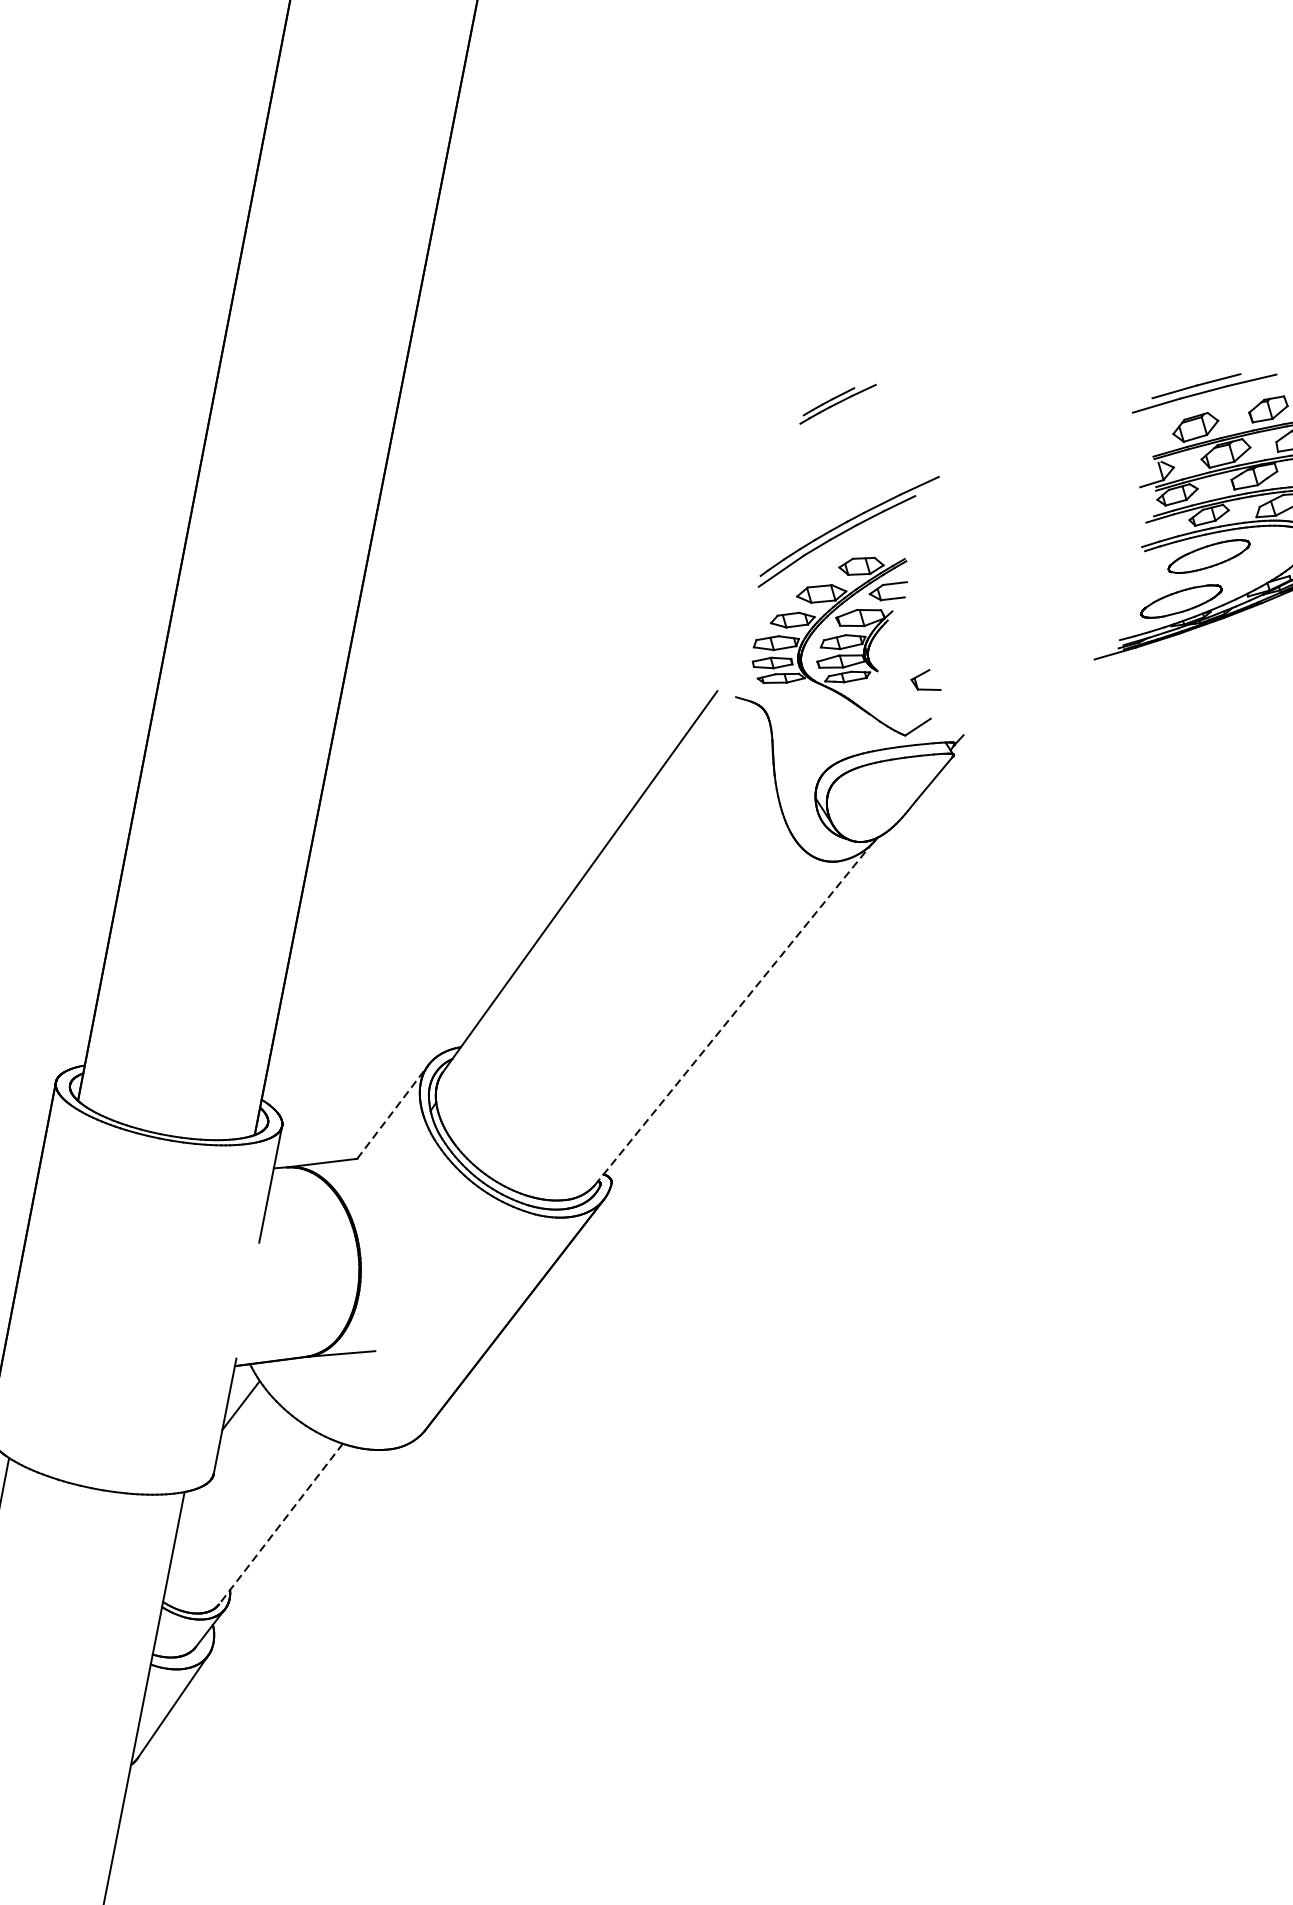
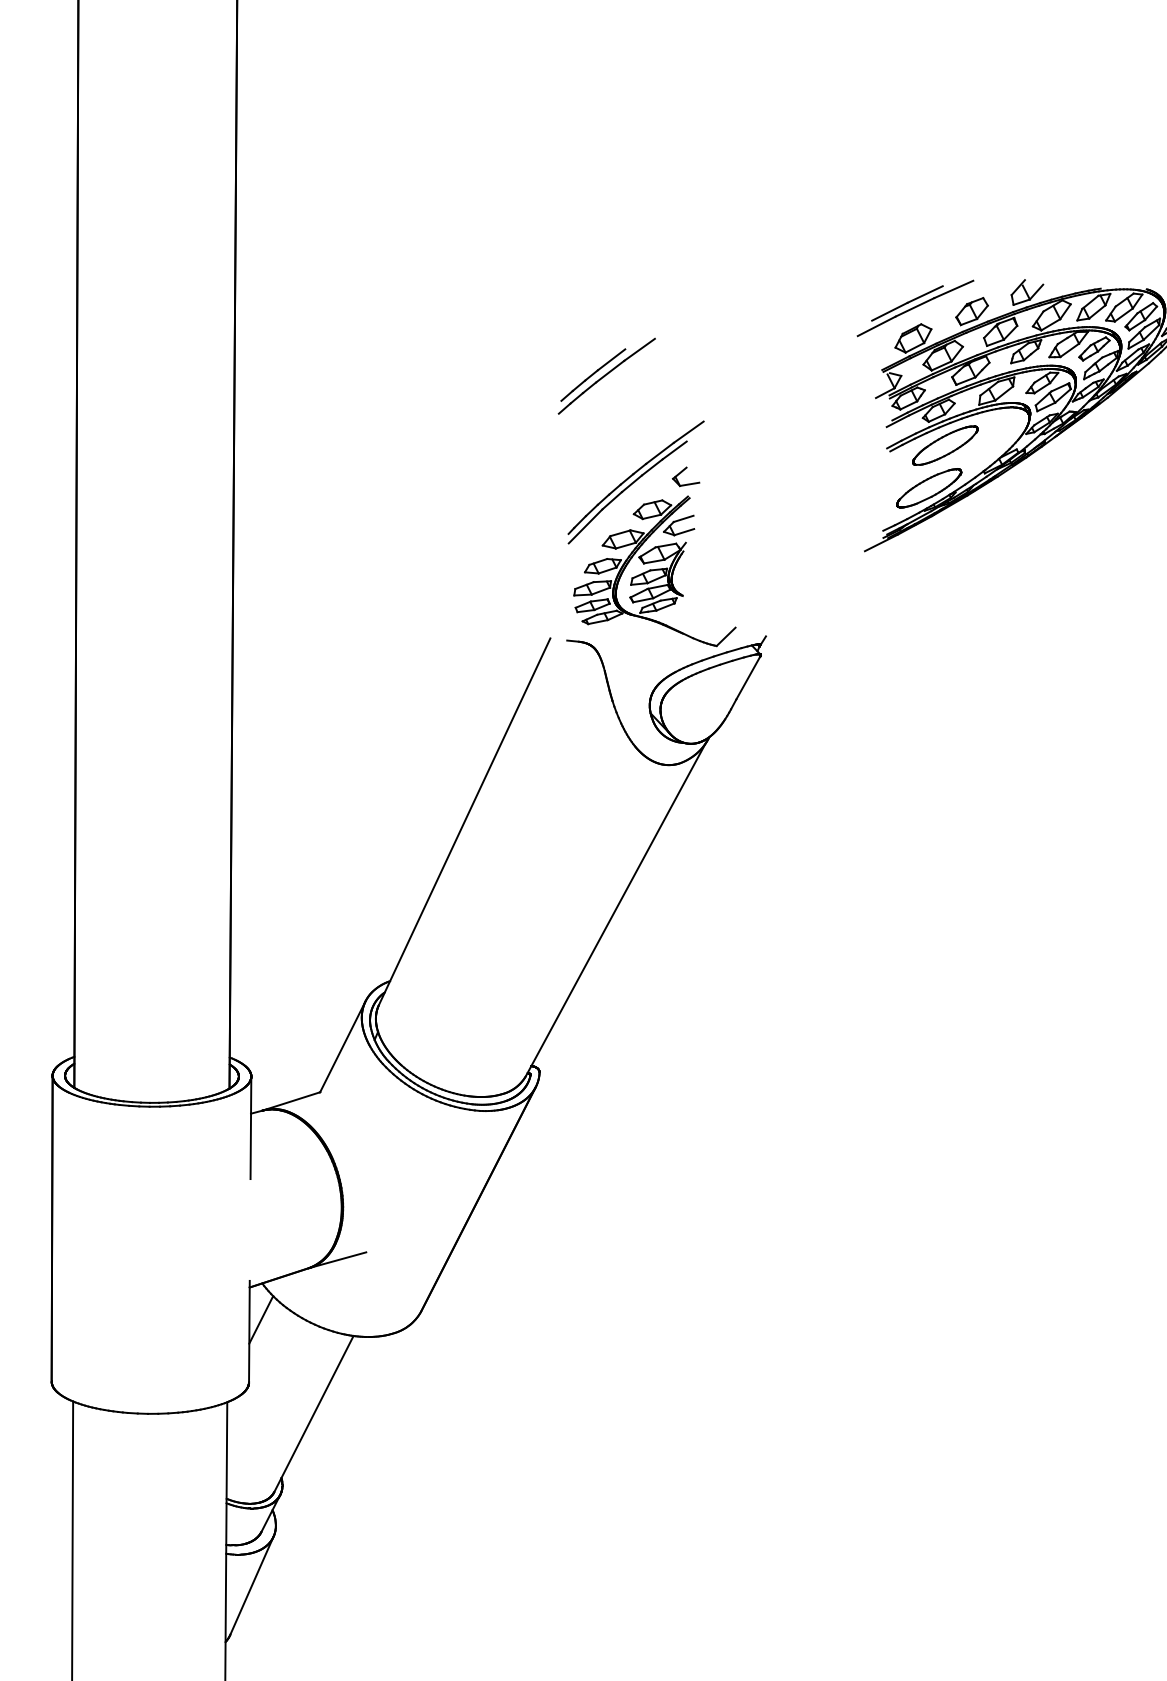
part: (837, 403) -> (606, 375), size x1.67
part: (927, 680) -> (686, 476), moved
line: (734, 1013) -> (616, 908), dashed -> solid
line: (392, 1111) -> (342, 1046), dashed -> solid
line: (280, 1524) -> (313, 1414), dashed -> solid

